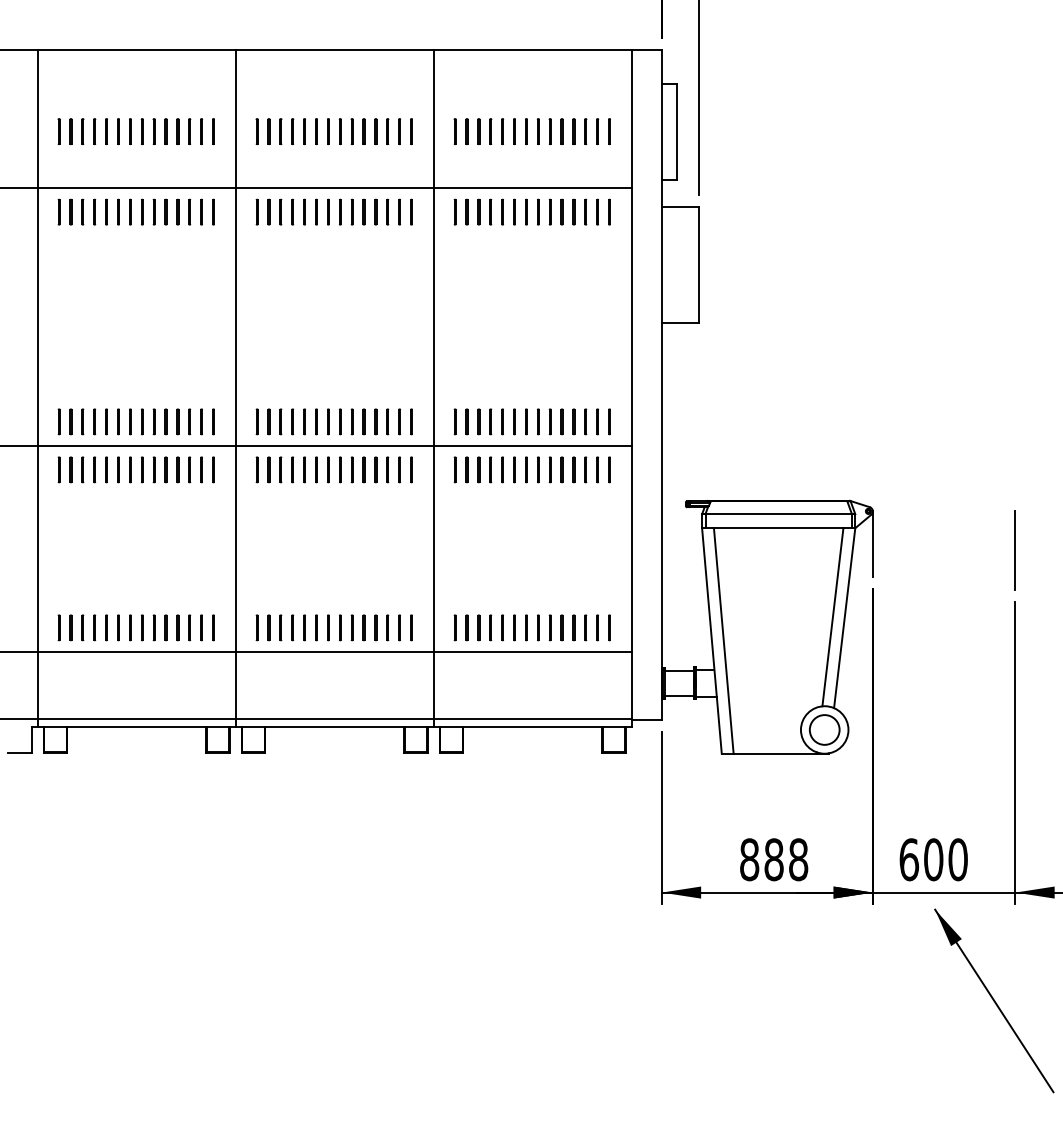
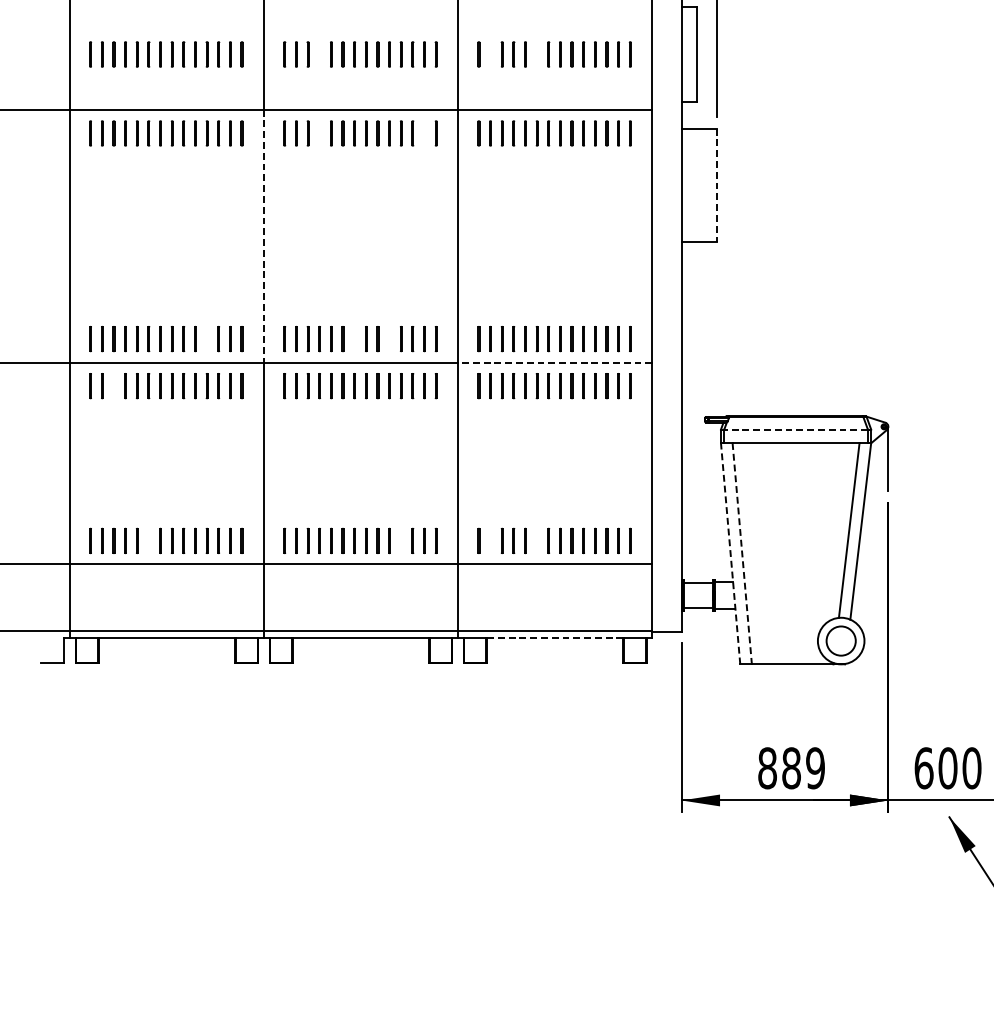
line: (292, 131) -> (319, 54), removed
line: (466, 131) -> (490, 54), removed
line: (514, 131) -> (537, 54), removed
line: (292, 211) -> (319, 132), removed
line: (399, 211) -> (424, 132), removed
line: (698, 265) -> (717, 185), solid -> dashed
line: (235, 317) -> (263, 236), solid -> dashed
line: (177, 421) -> (206, 338), removed
line: (328, 421) -> (354, 338), removed
line: (363, 421) -> (389, 338), removed
line: (532, 446) -> (554, 363), solid -> dashed
line: (82, 469) -> (113, 385), removed
line: (778, 514) -> (795, 429), solid -> dashed
line: (118, 627) -> (148, 540), removed
line: (375, 627) -> (400, 540), removed
line: (466, 627) -> (490, 540), removed
line: (514, 627) -> (537, 540), removed
line: (711, 640) -> (730, 553), solid -> dashed
line: (723, 641) -> (741, 554), solid -> dashed
line: (533, 726) -> (555, 637), solid -> dashed
text: (798, 859) -> (815, 768), 888 -> 889

